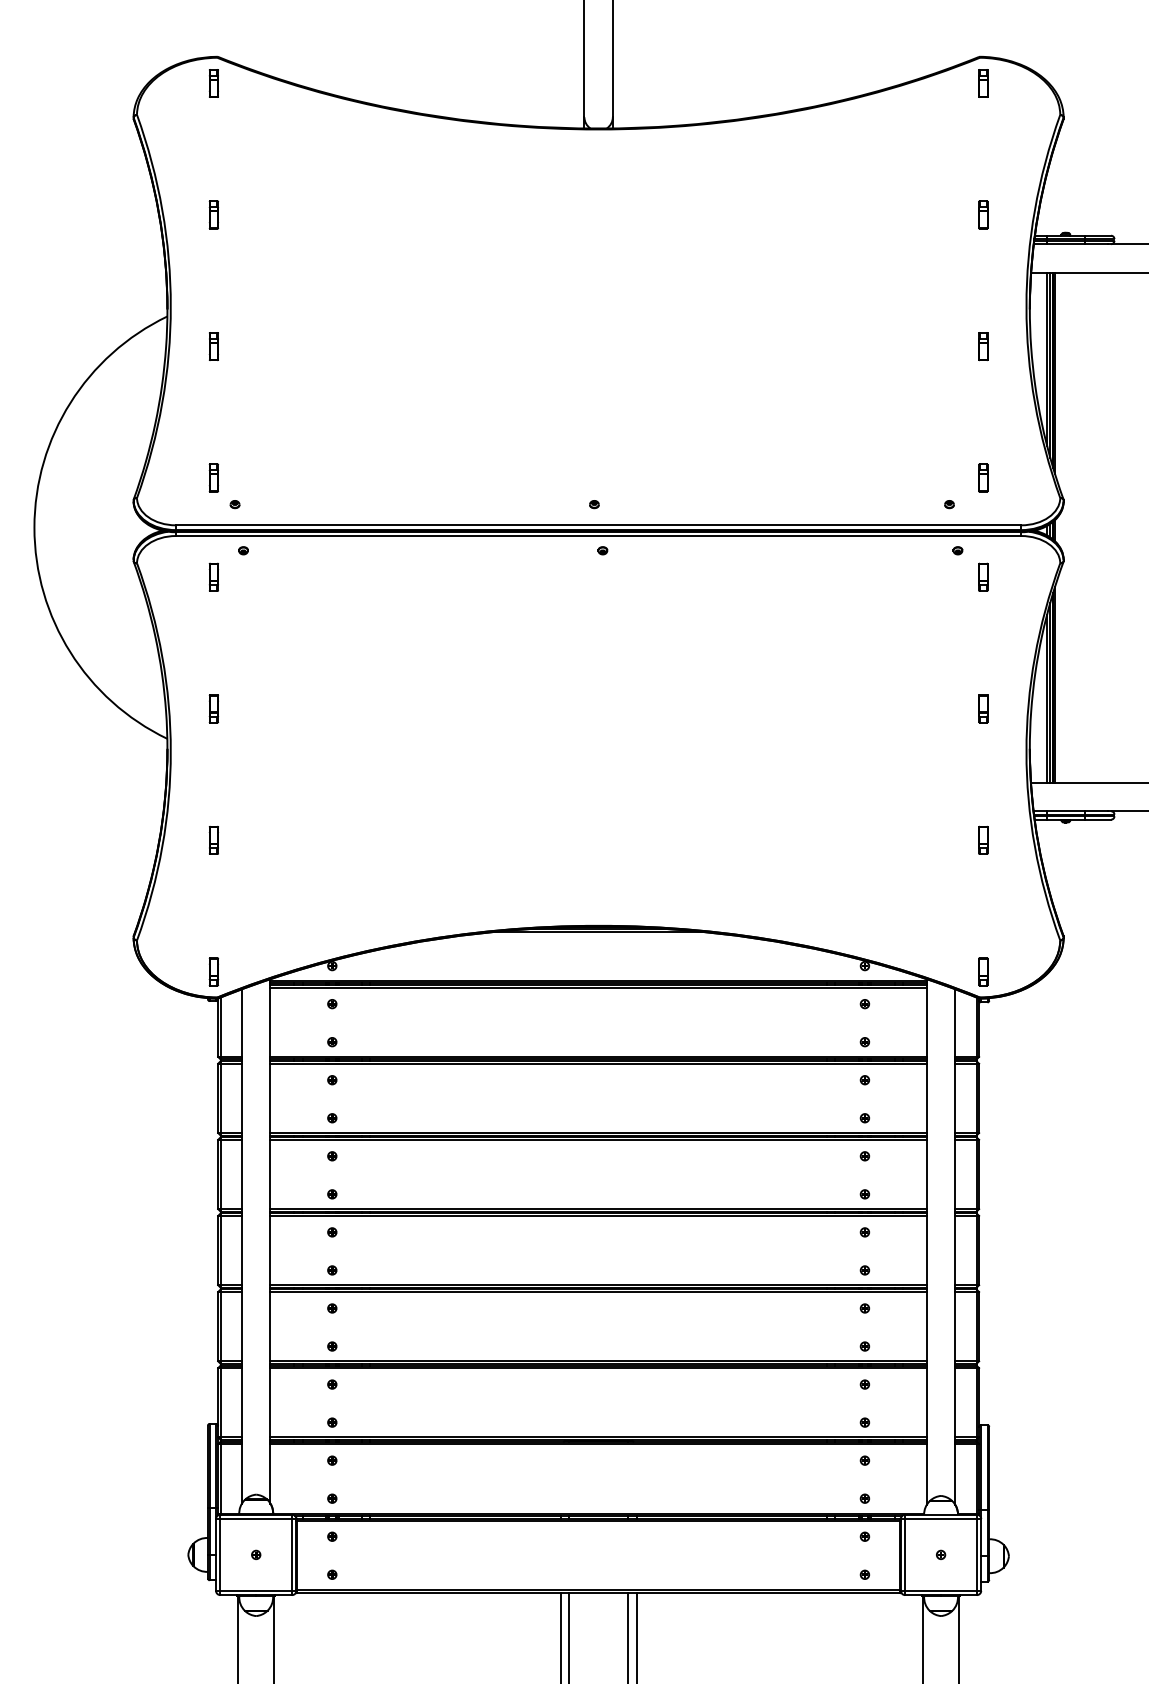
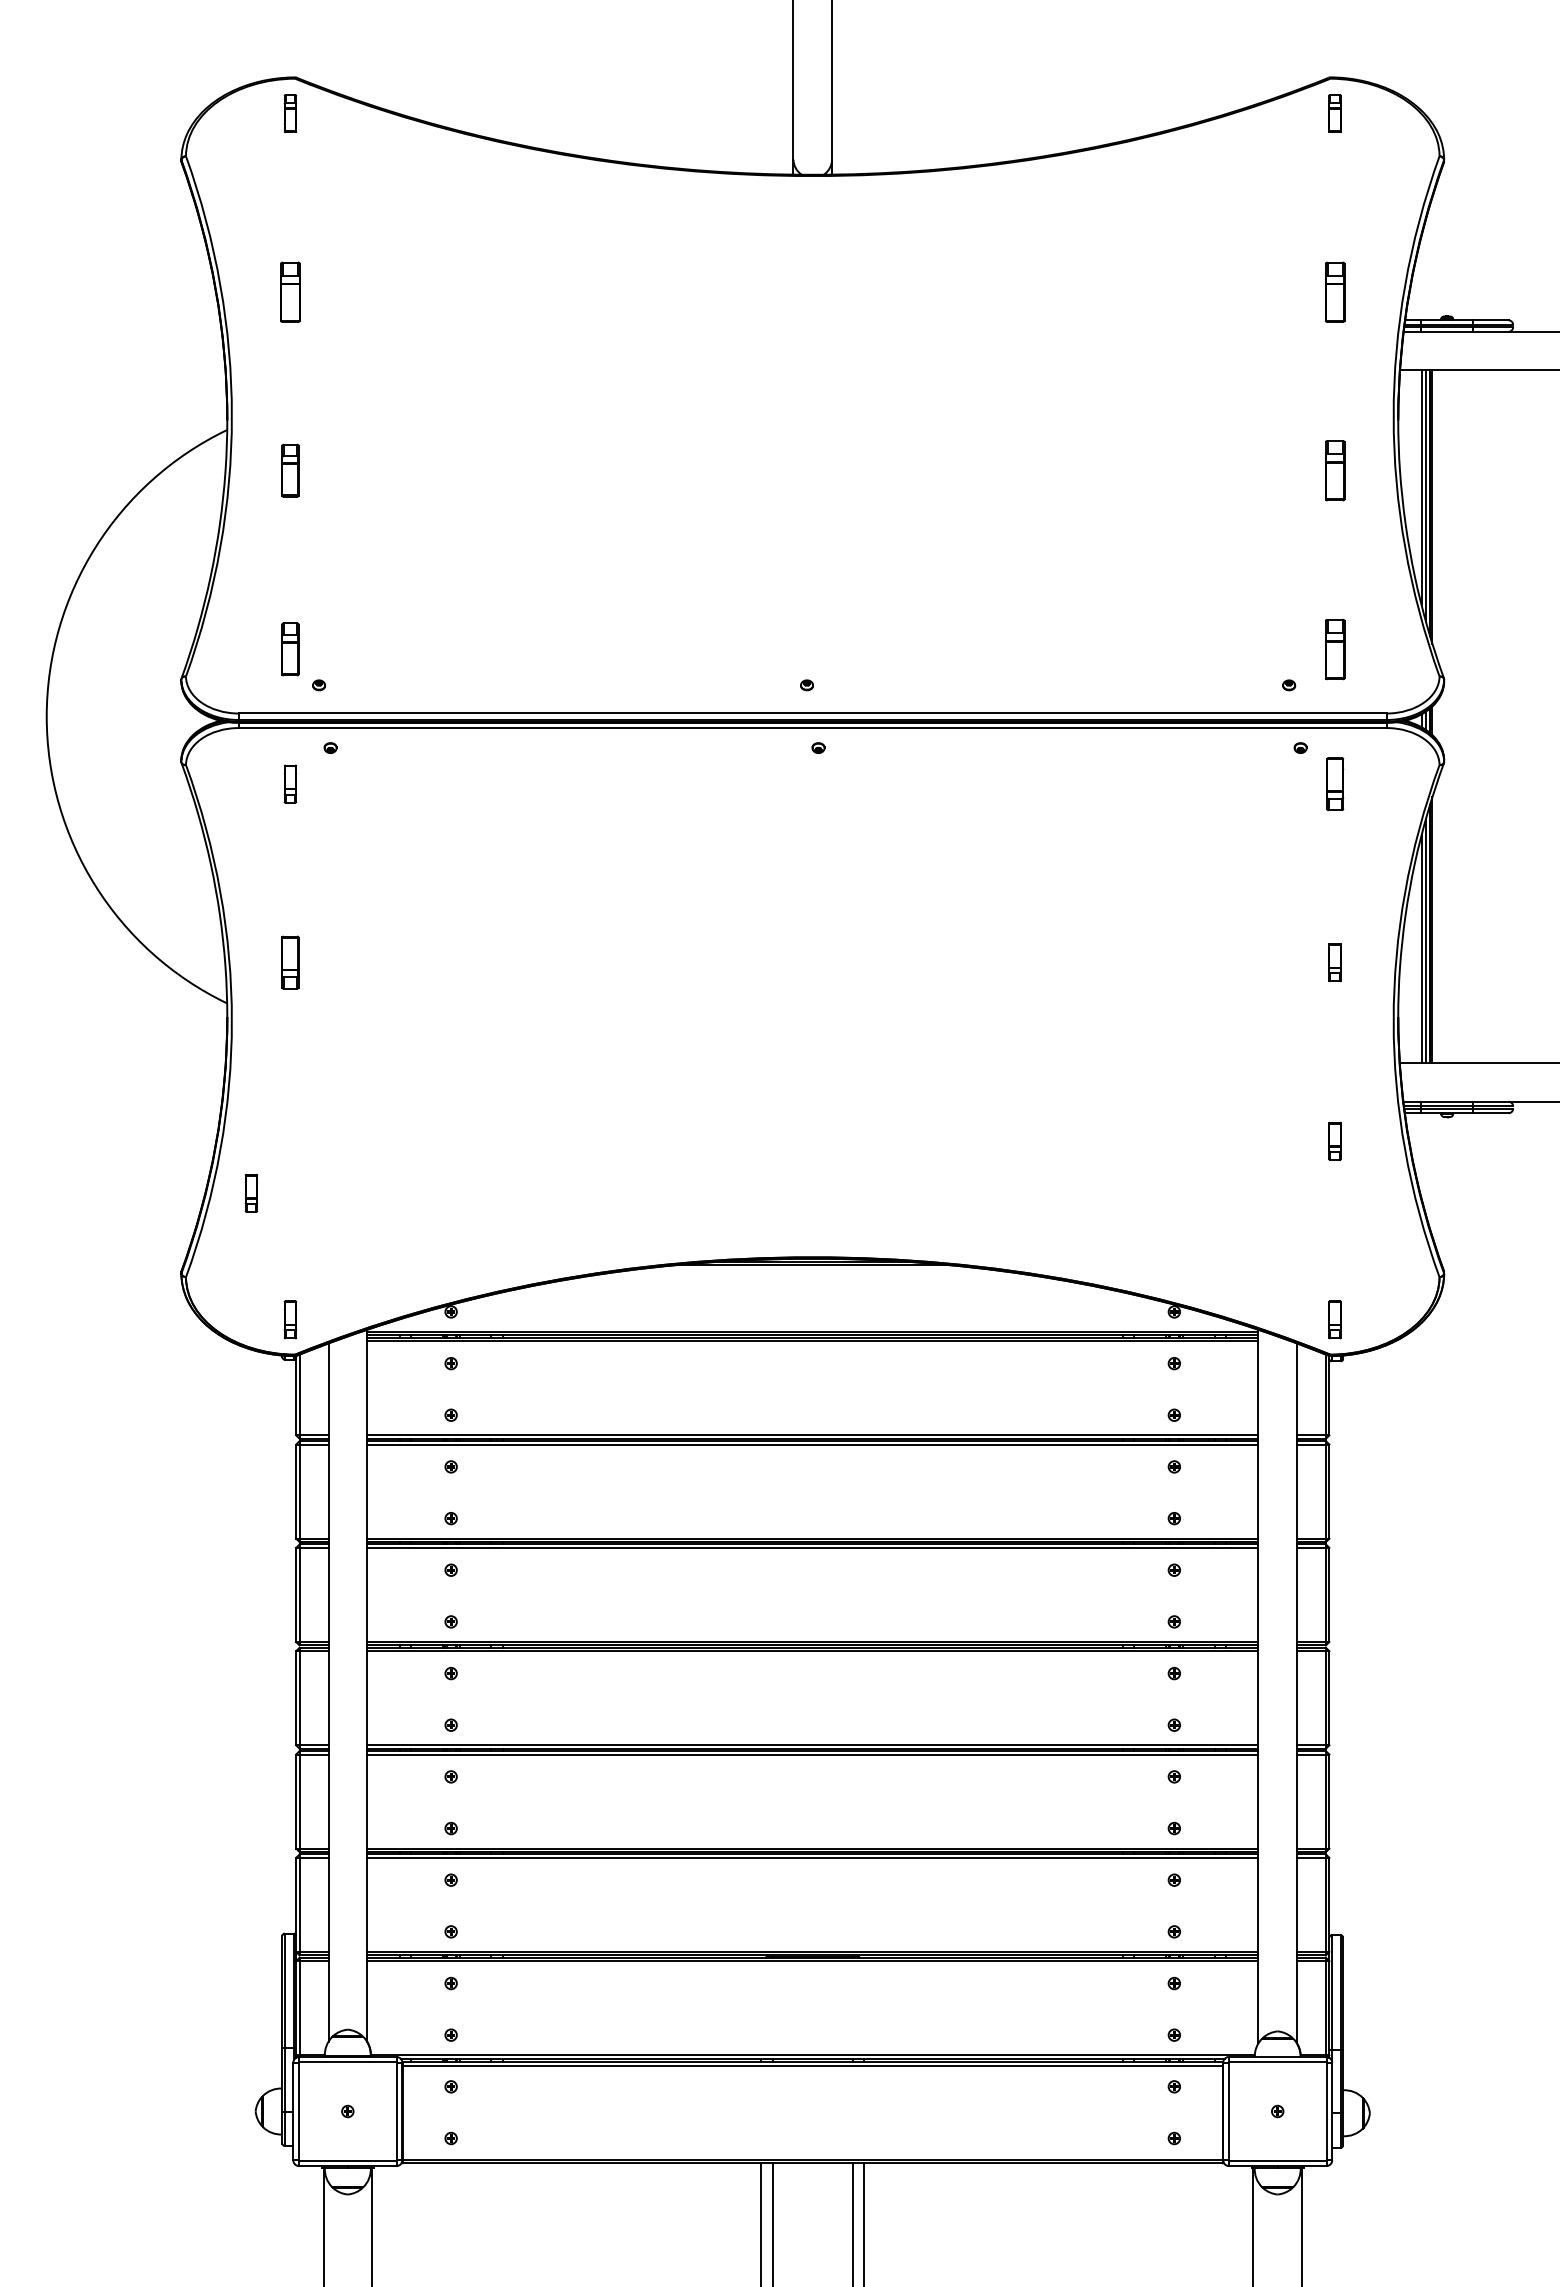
part: (213, 214) -> (290, 291), size x1.6
part: (982, 214) -> (1334, 291), size x1.6
part: (213, 346) -> (290, 470), size x1.4
part: (982, 346) -> (1334, 470), size x1.6
part: (213, 477) -> (290, 648), size x1.4
part: (982, 477) -> (1334, 648), size x1.6
part: (982, 576) -> (1334, 783), size x1.4
part: (213, 708) -> (290, 962), size x1.4
part: (213, 839) -> (251, 1192), moved

